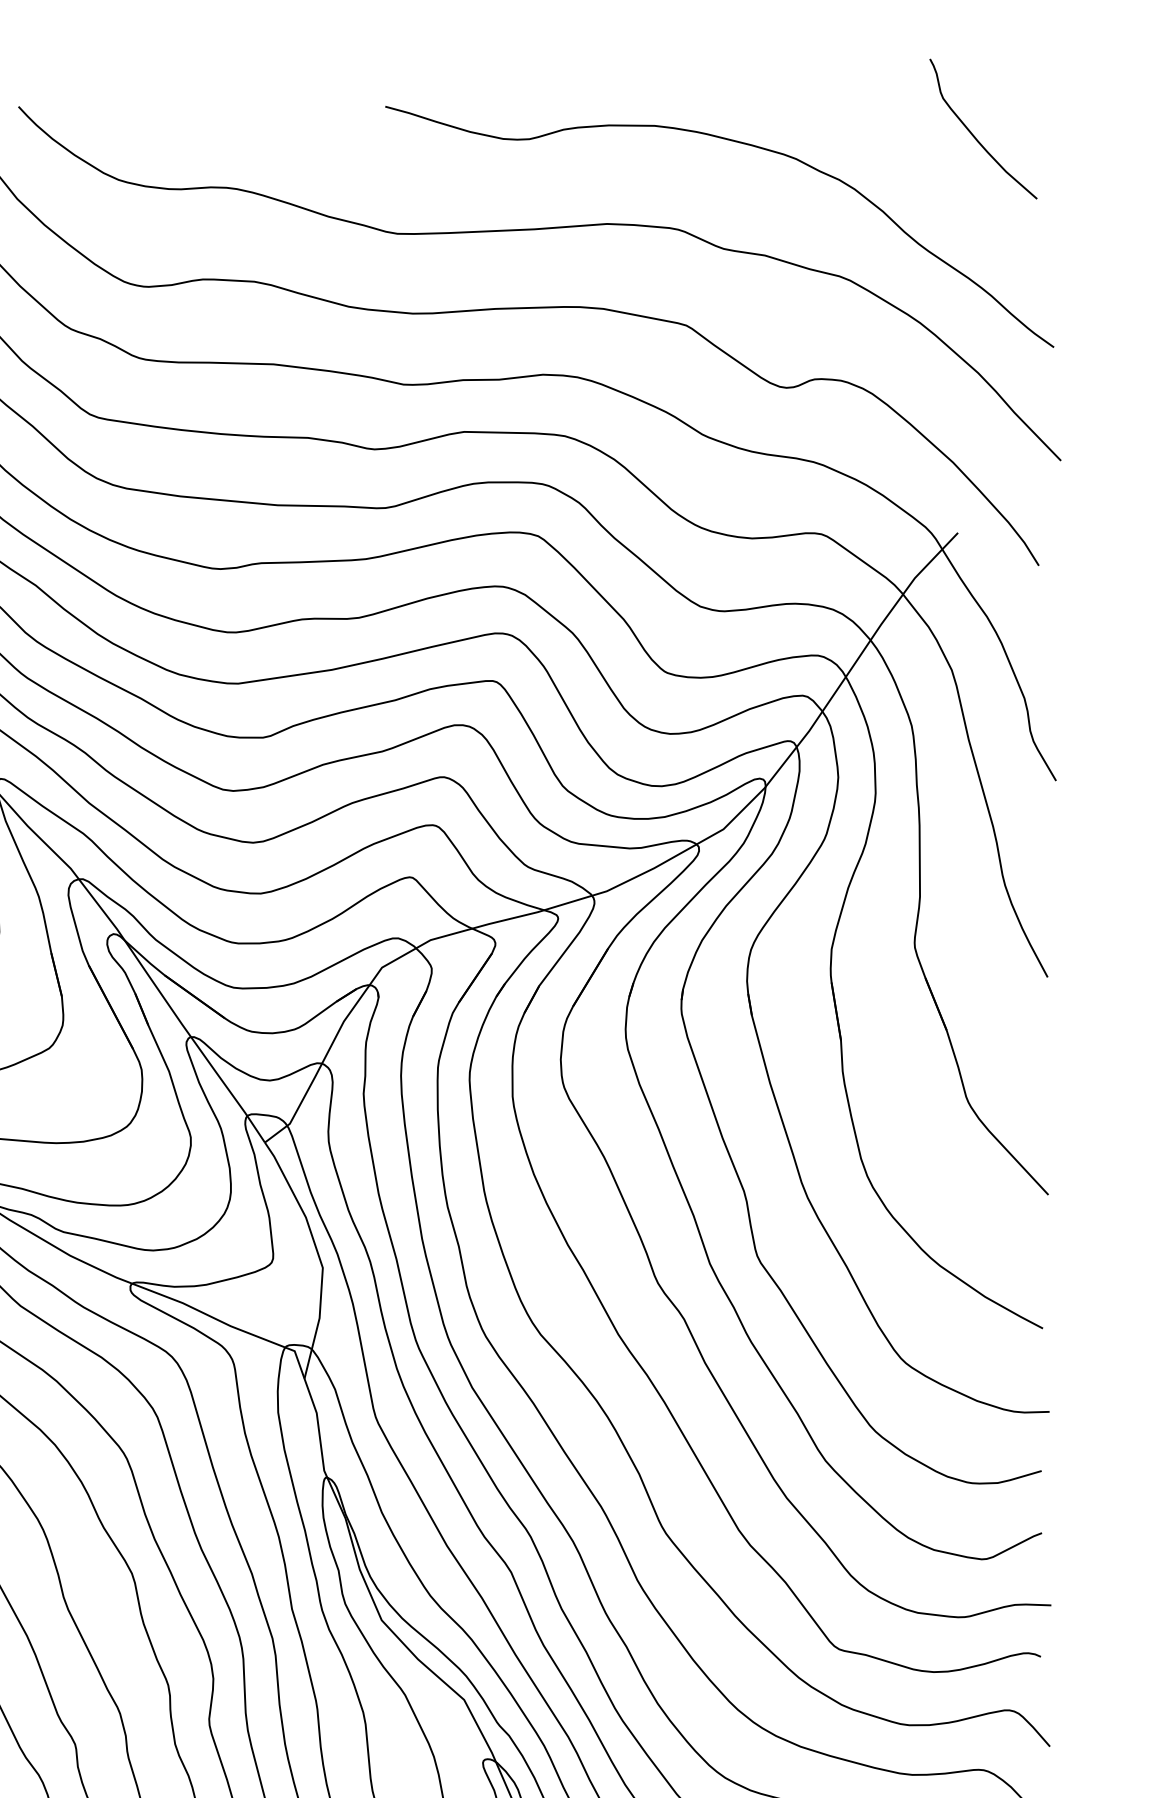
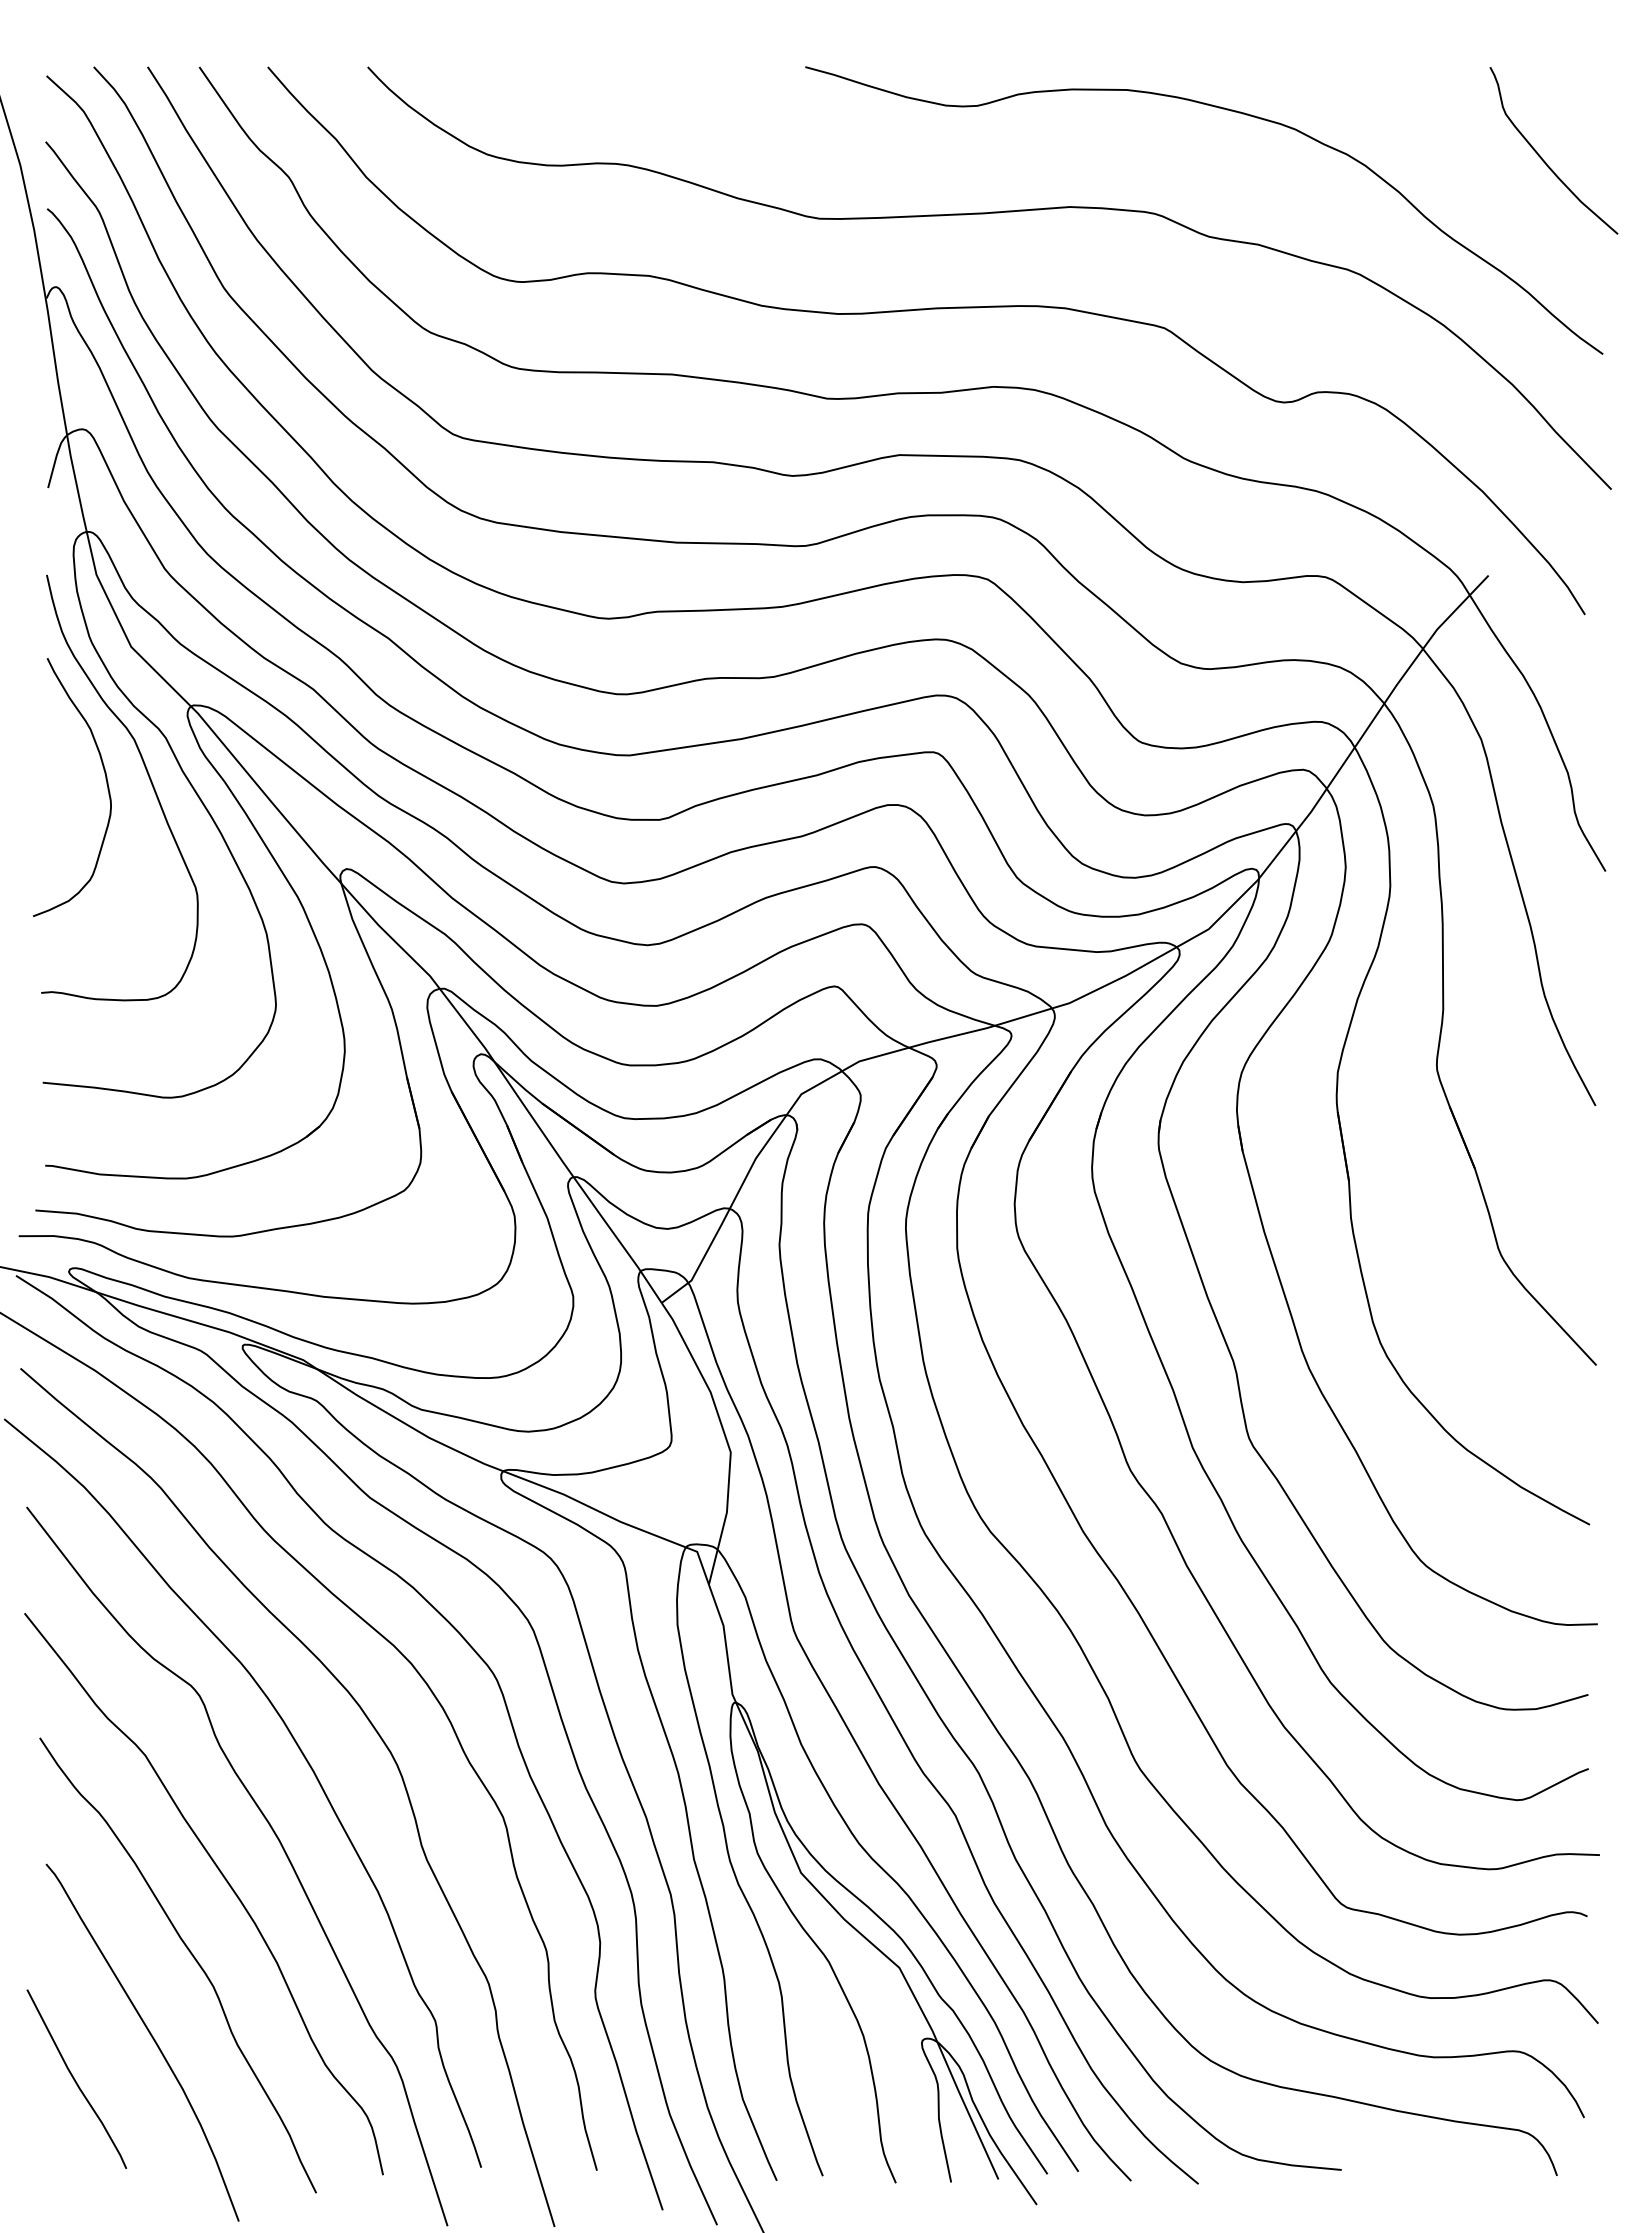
curve: (973, 133) -> (1541, 156), moved

